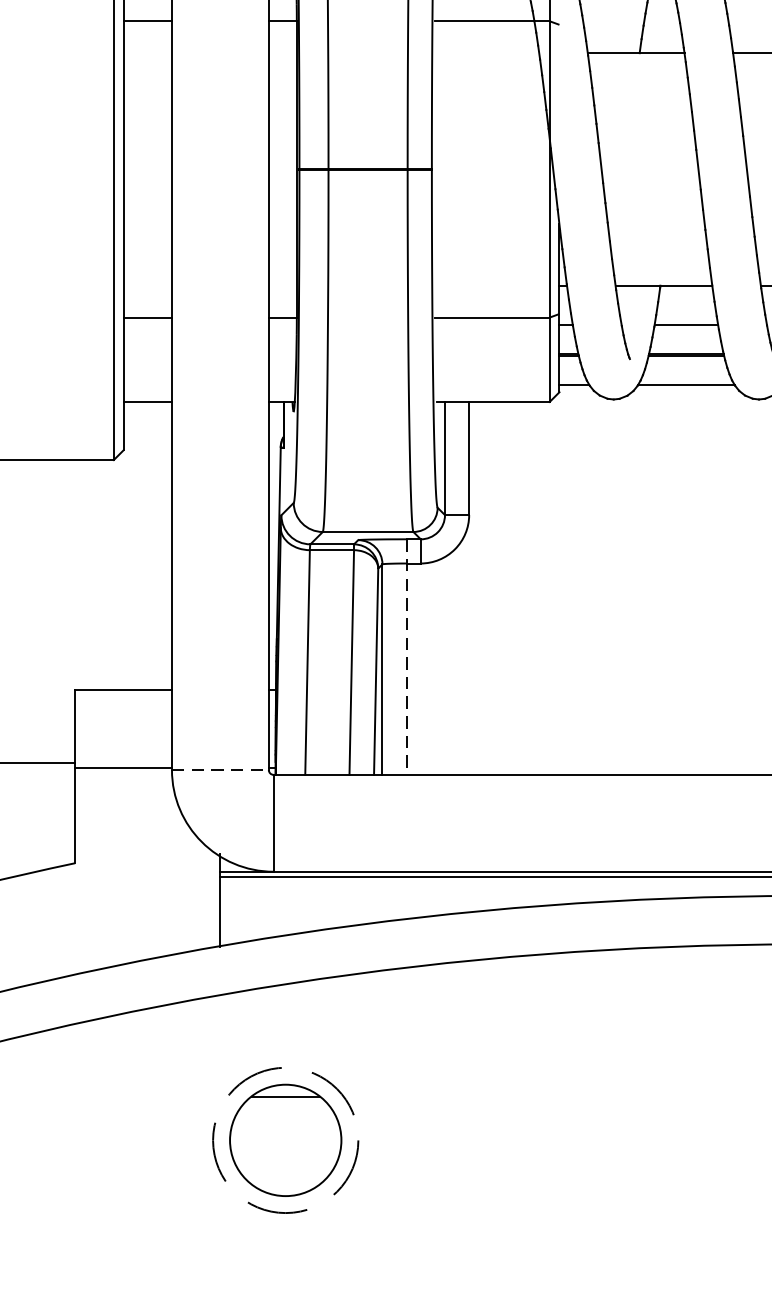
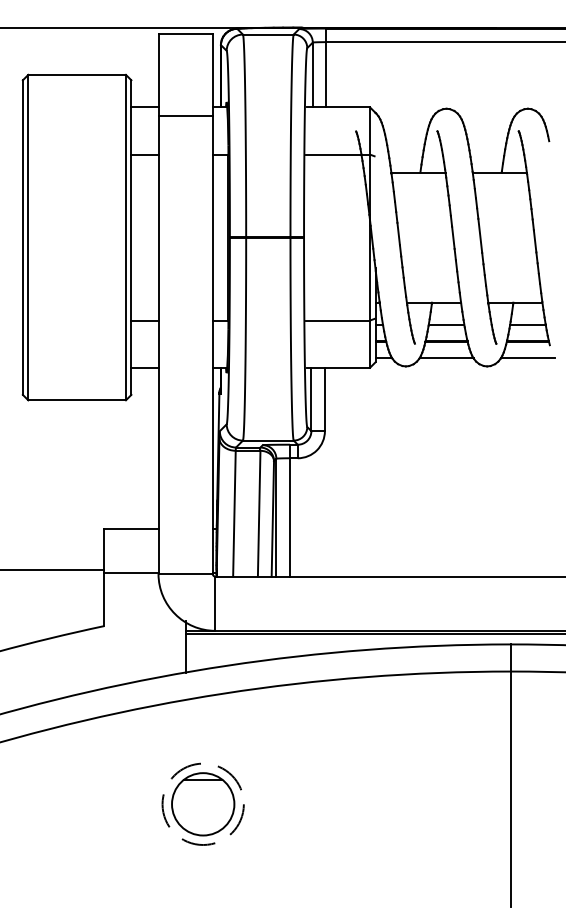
line: (405, 656) -> (289, 510), dashed -> solid
line: (221, 769) -> (186, 573), dashed -> solid
part: (284, 1138) -> (202, 803), moved

